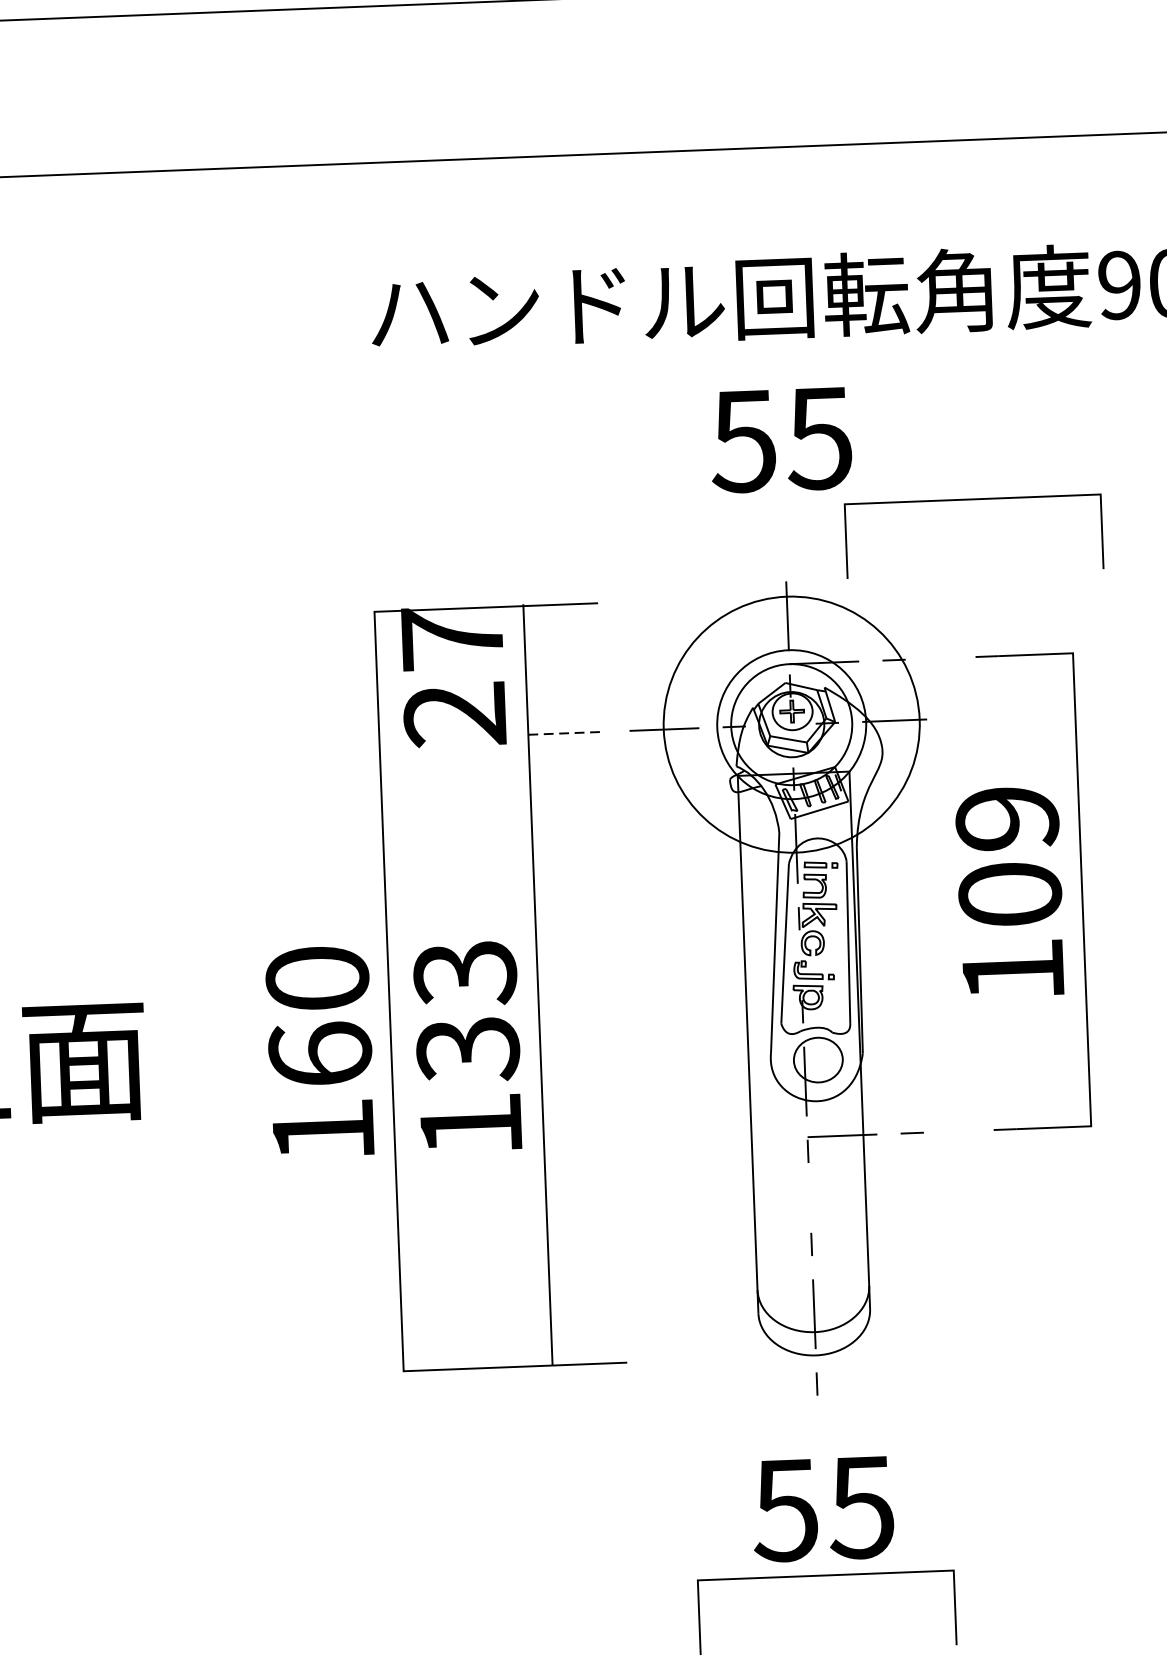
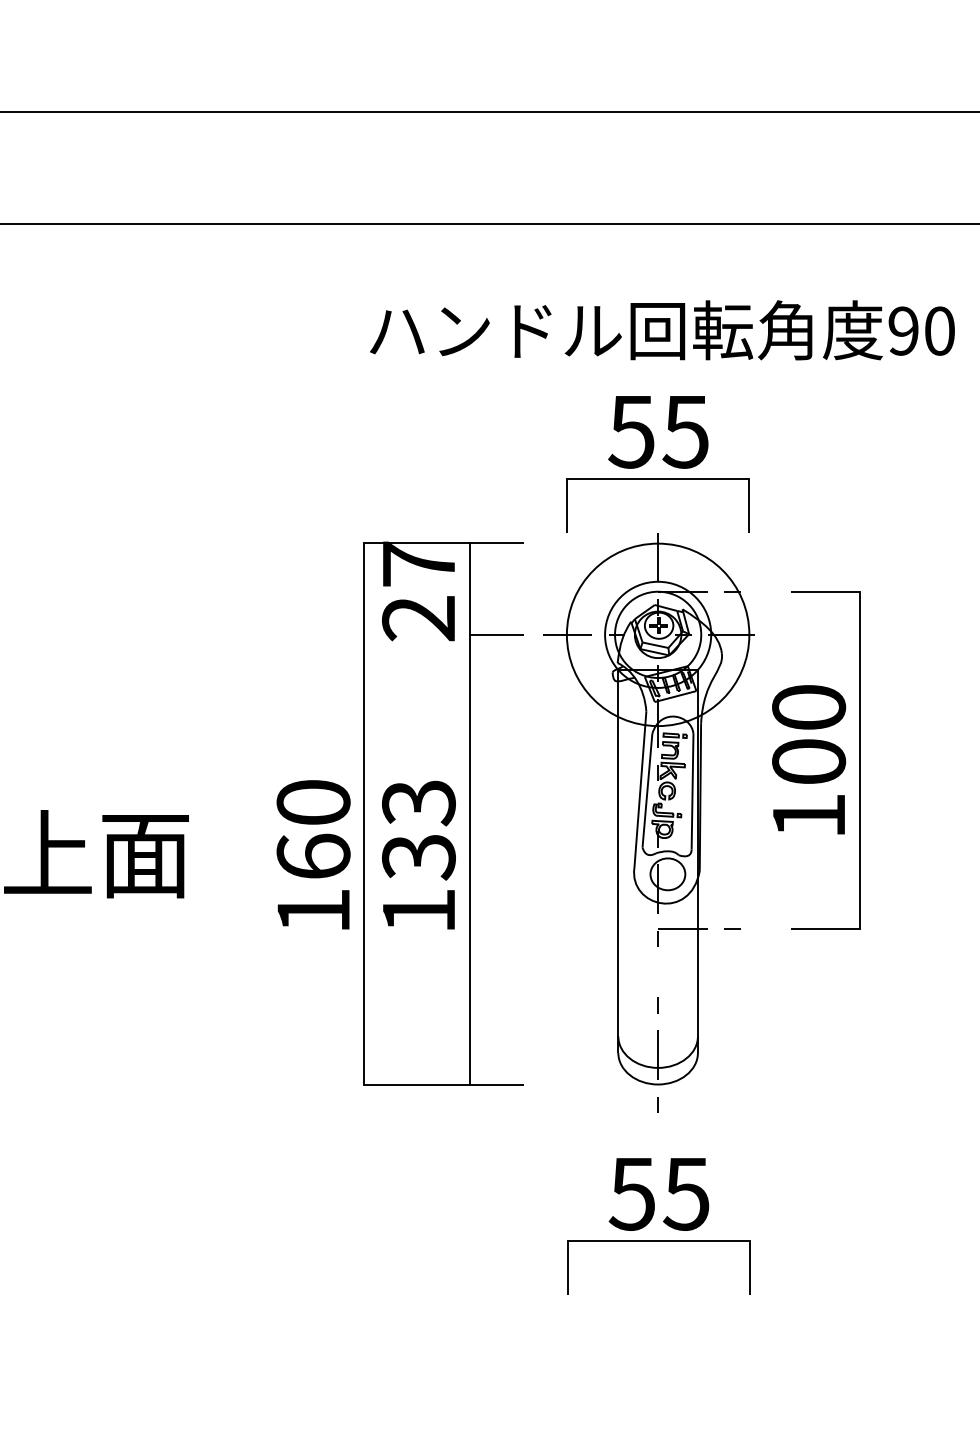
line: (971, 499) -> (657, 479), moved
line: (566, 732) -> (497, 634), dashed -> solid
text: (1007, 818) -> (809, 707), 109 -> 100

